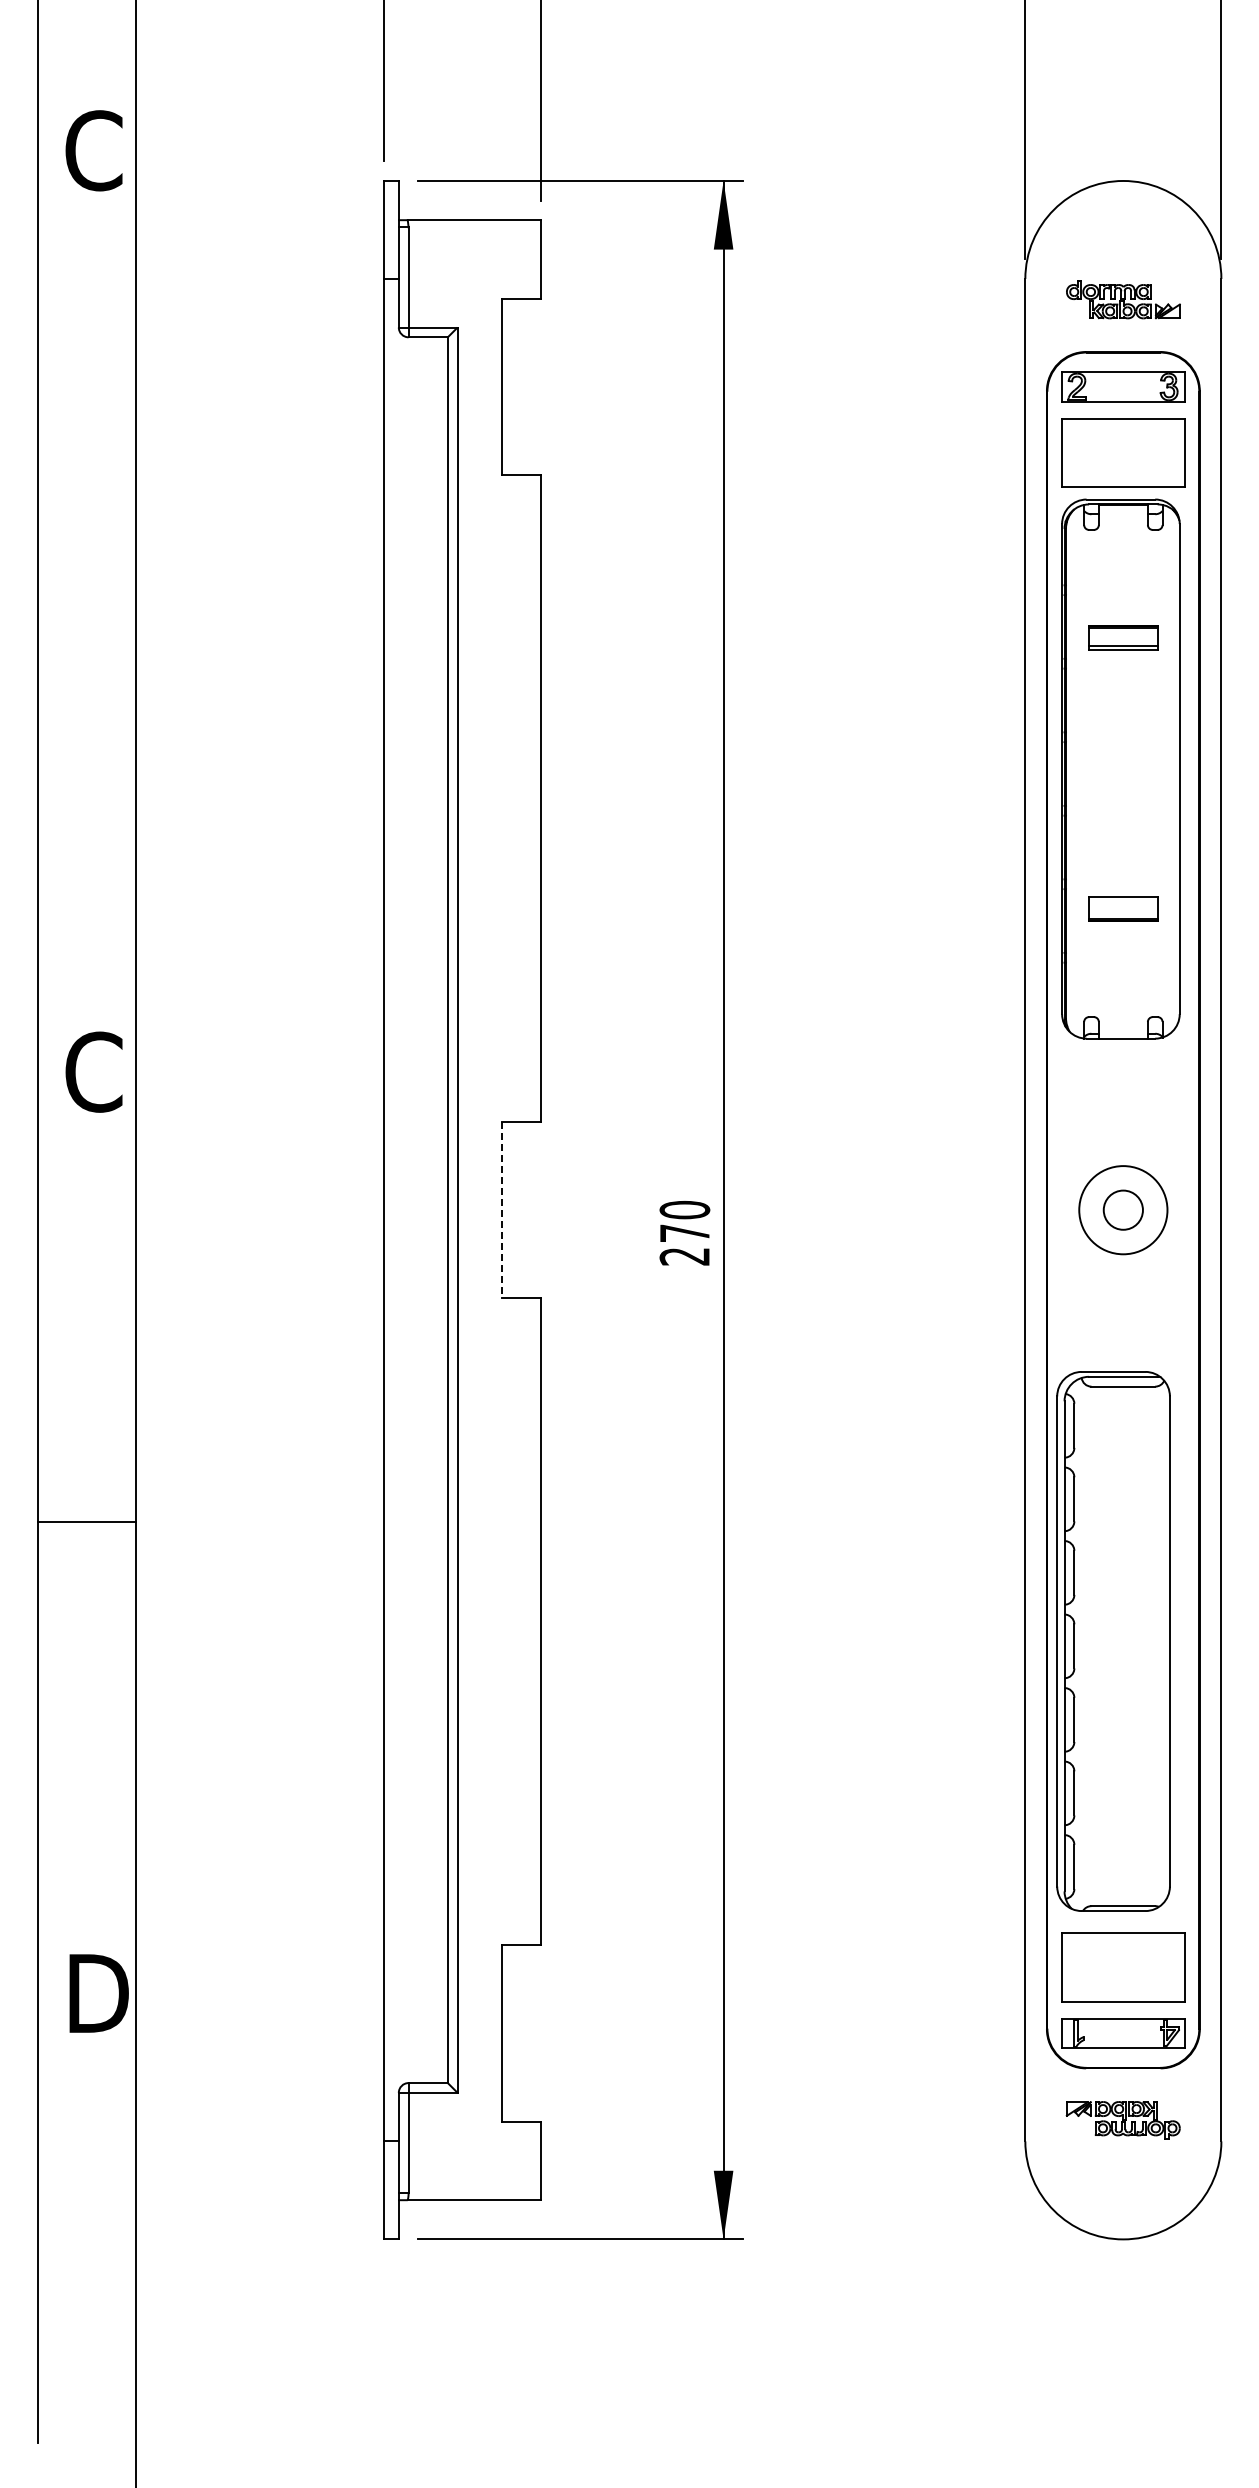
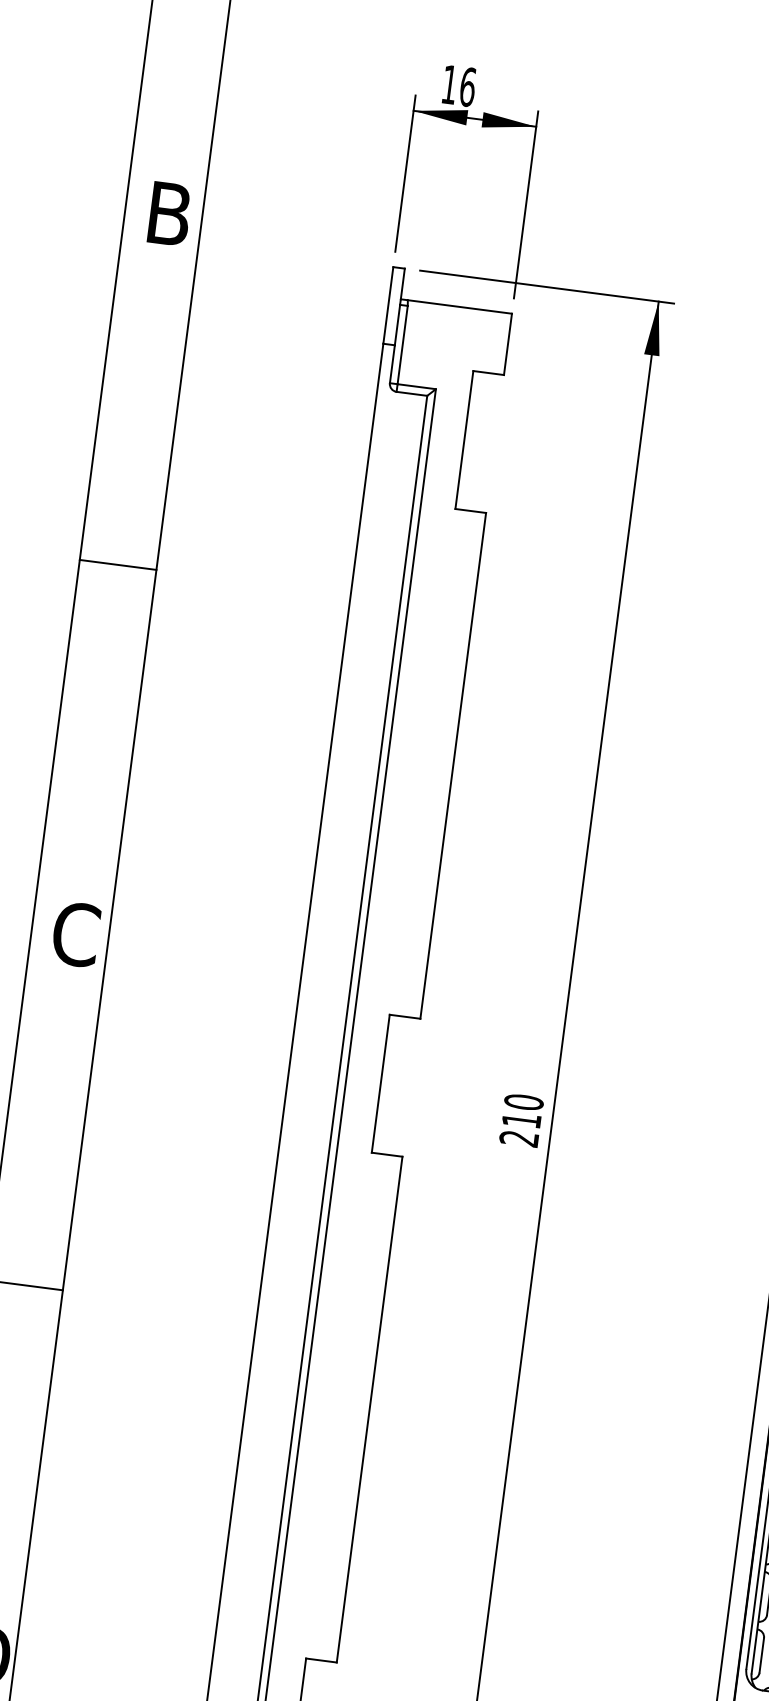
text: (93, 150) -> (169, 213), C -> B
line: (86, 600) -> (118, 564), added
line: (501, 1210) -> (380, 1083), dashed -> solid
text: (684, 1232) -> (521, 1119), 270 -> 210

